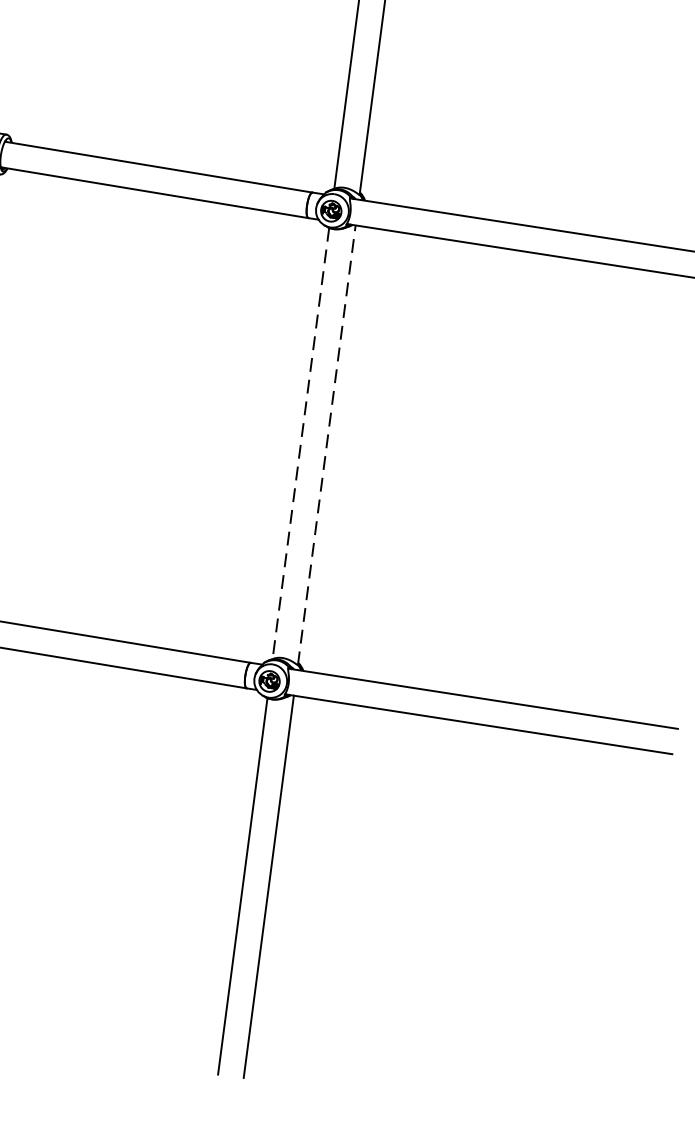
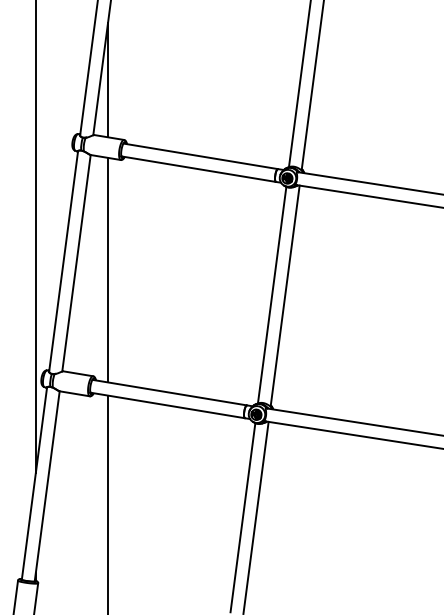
line: (301, 444) -> (272, 295), dashed -> solid
line: (327, 444) -> (285, 295), dashed -> solid

